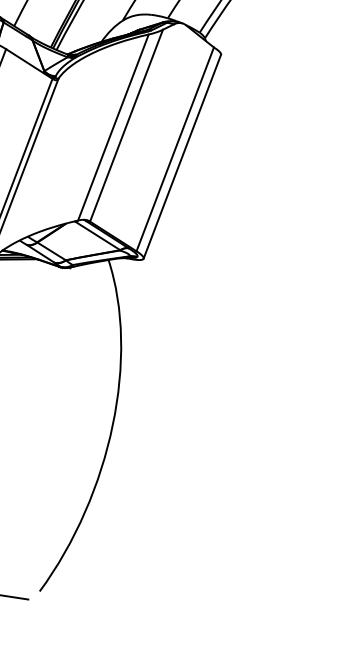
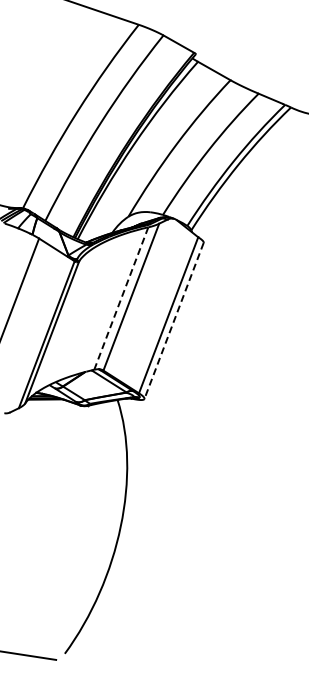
line: (113, 128) -> (121, 299), solid -> dashed
line: (181, 157) -> (173, 321), solid -> dashed

